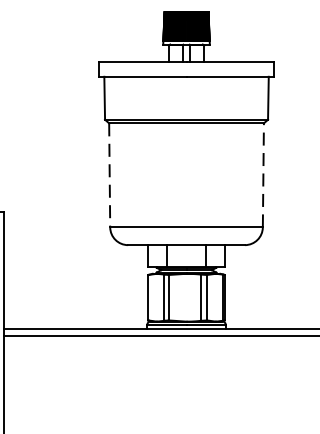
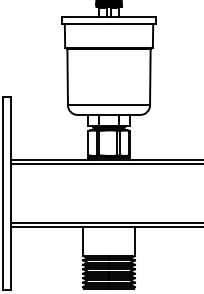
line: (109, 175) -> (67, 77), dashed -> solid
line: (263, 175) -> (150, 77), dashed -> solid

